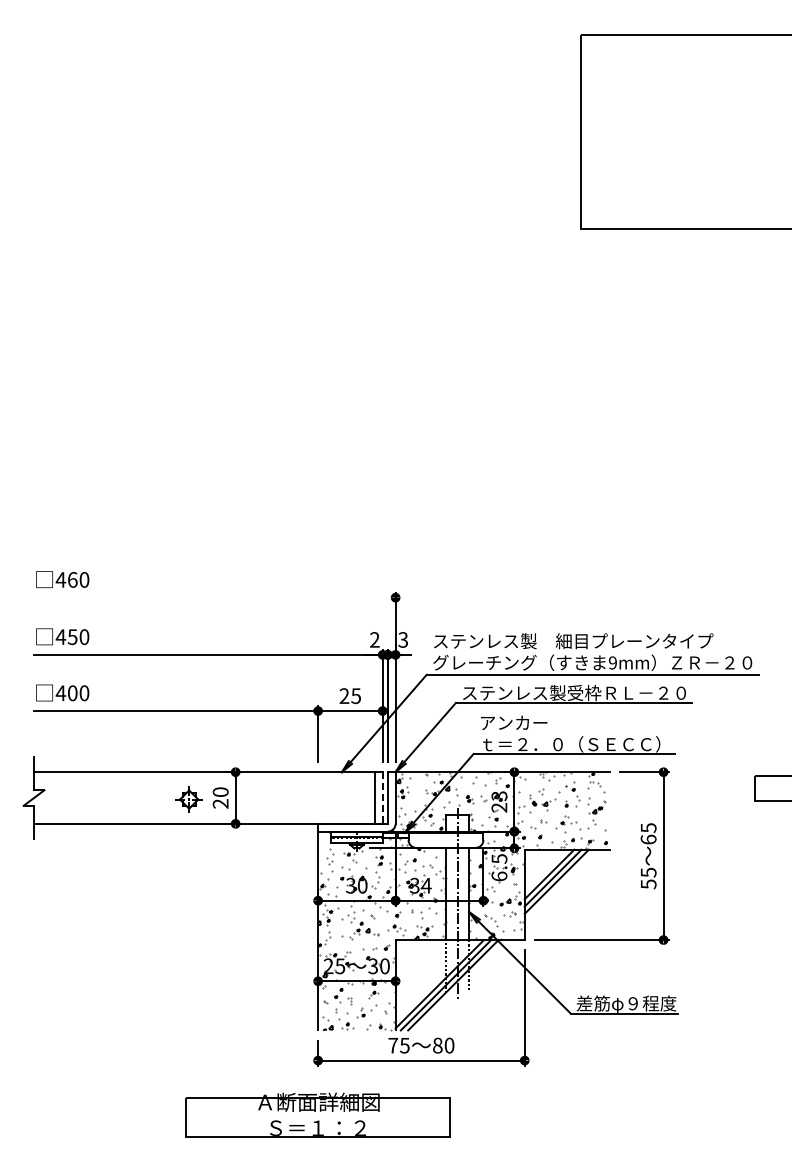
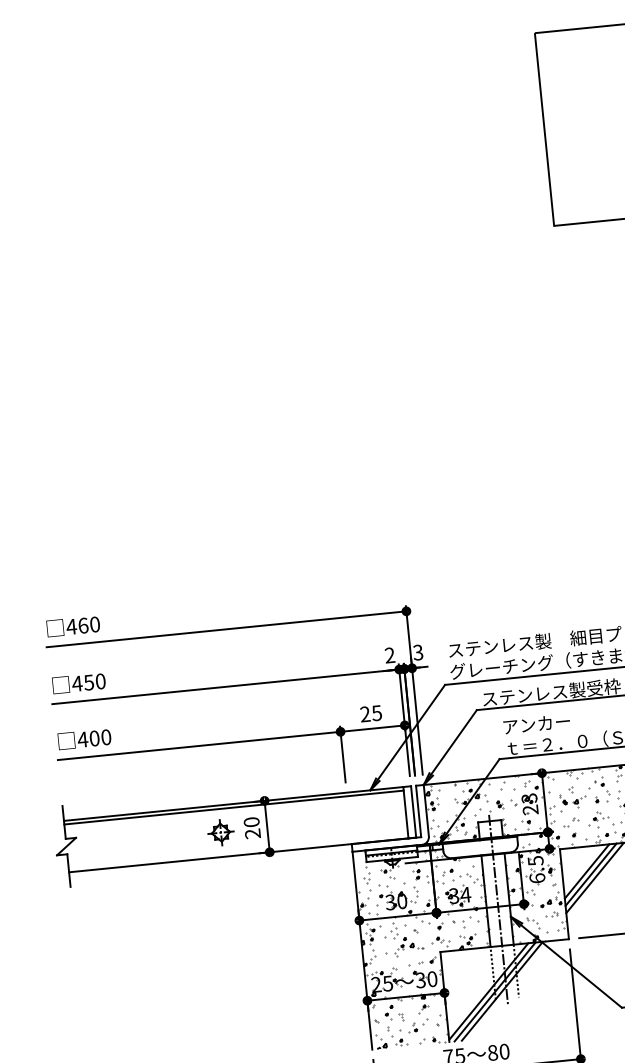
line: (214, 597) -> (226, 629), added
line: (204, 775) -> (233, 807), added
line: (382, 798) -> (413, 812), dashed -> solid

